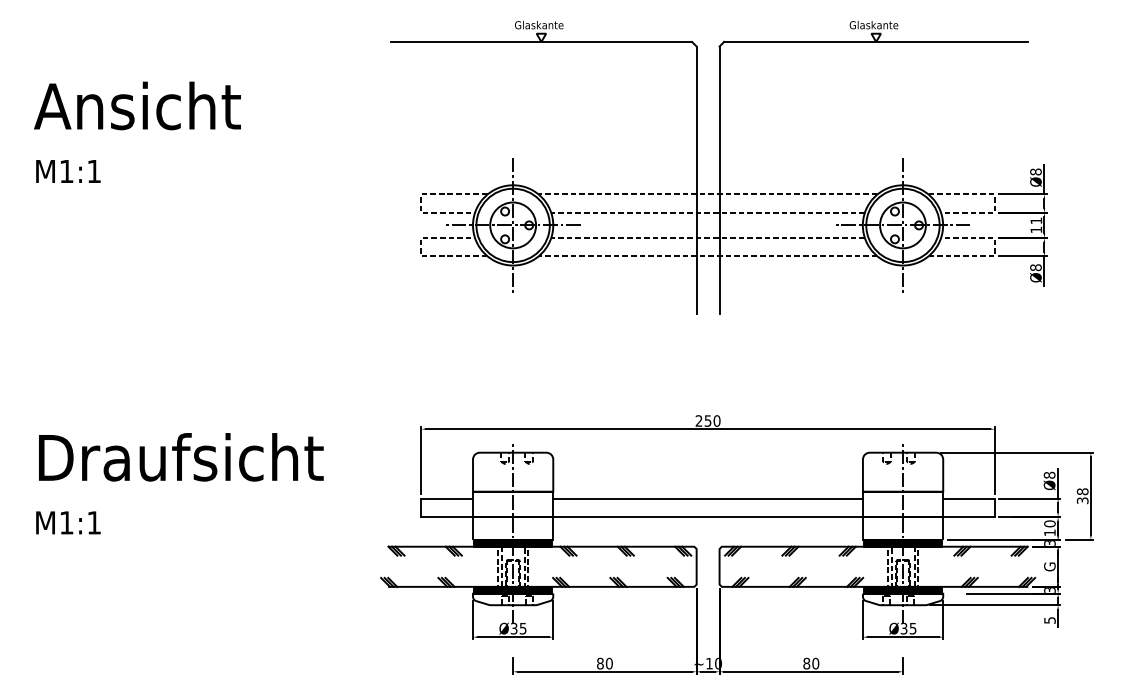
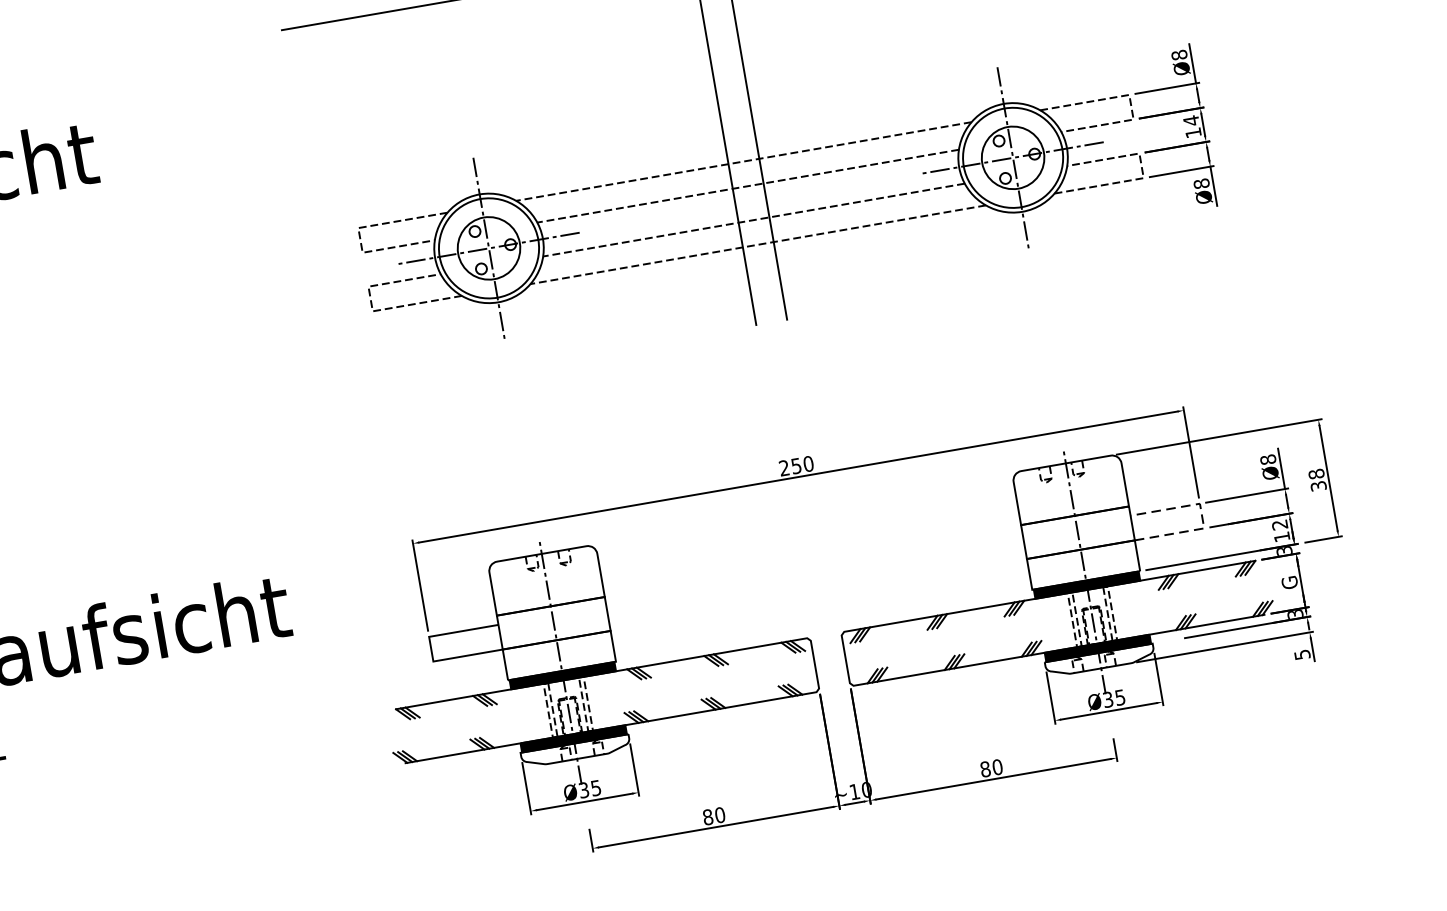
text: (1036, 220) -> (1191, 120), 11 -> 14
line: (707, 498) -> (813, 570), removed
line: (994, 507) -> (1201, 515), solid -> dashed
line: (707, 516) -> (817, 594), removed
text: (1049, 523) -> (1279, 524), 10 -> 12

